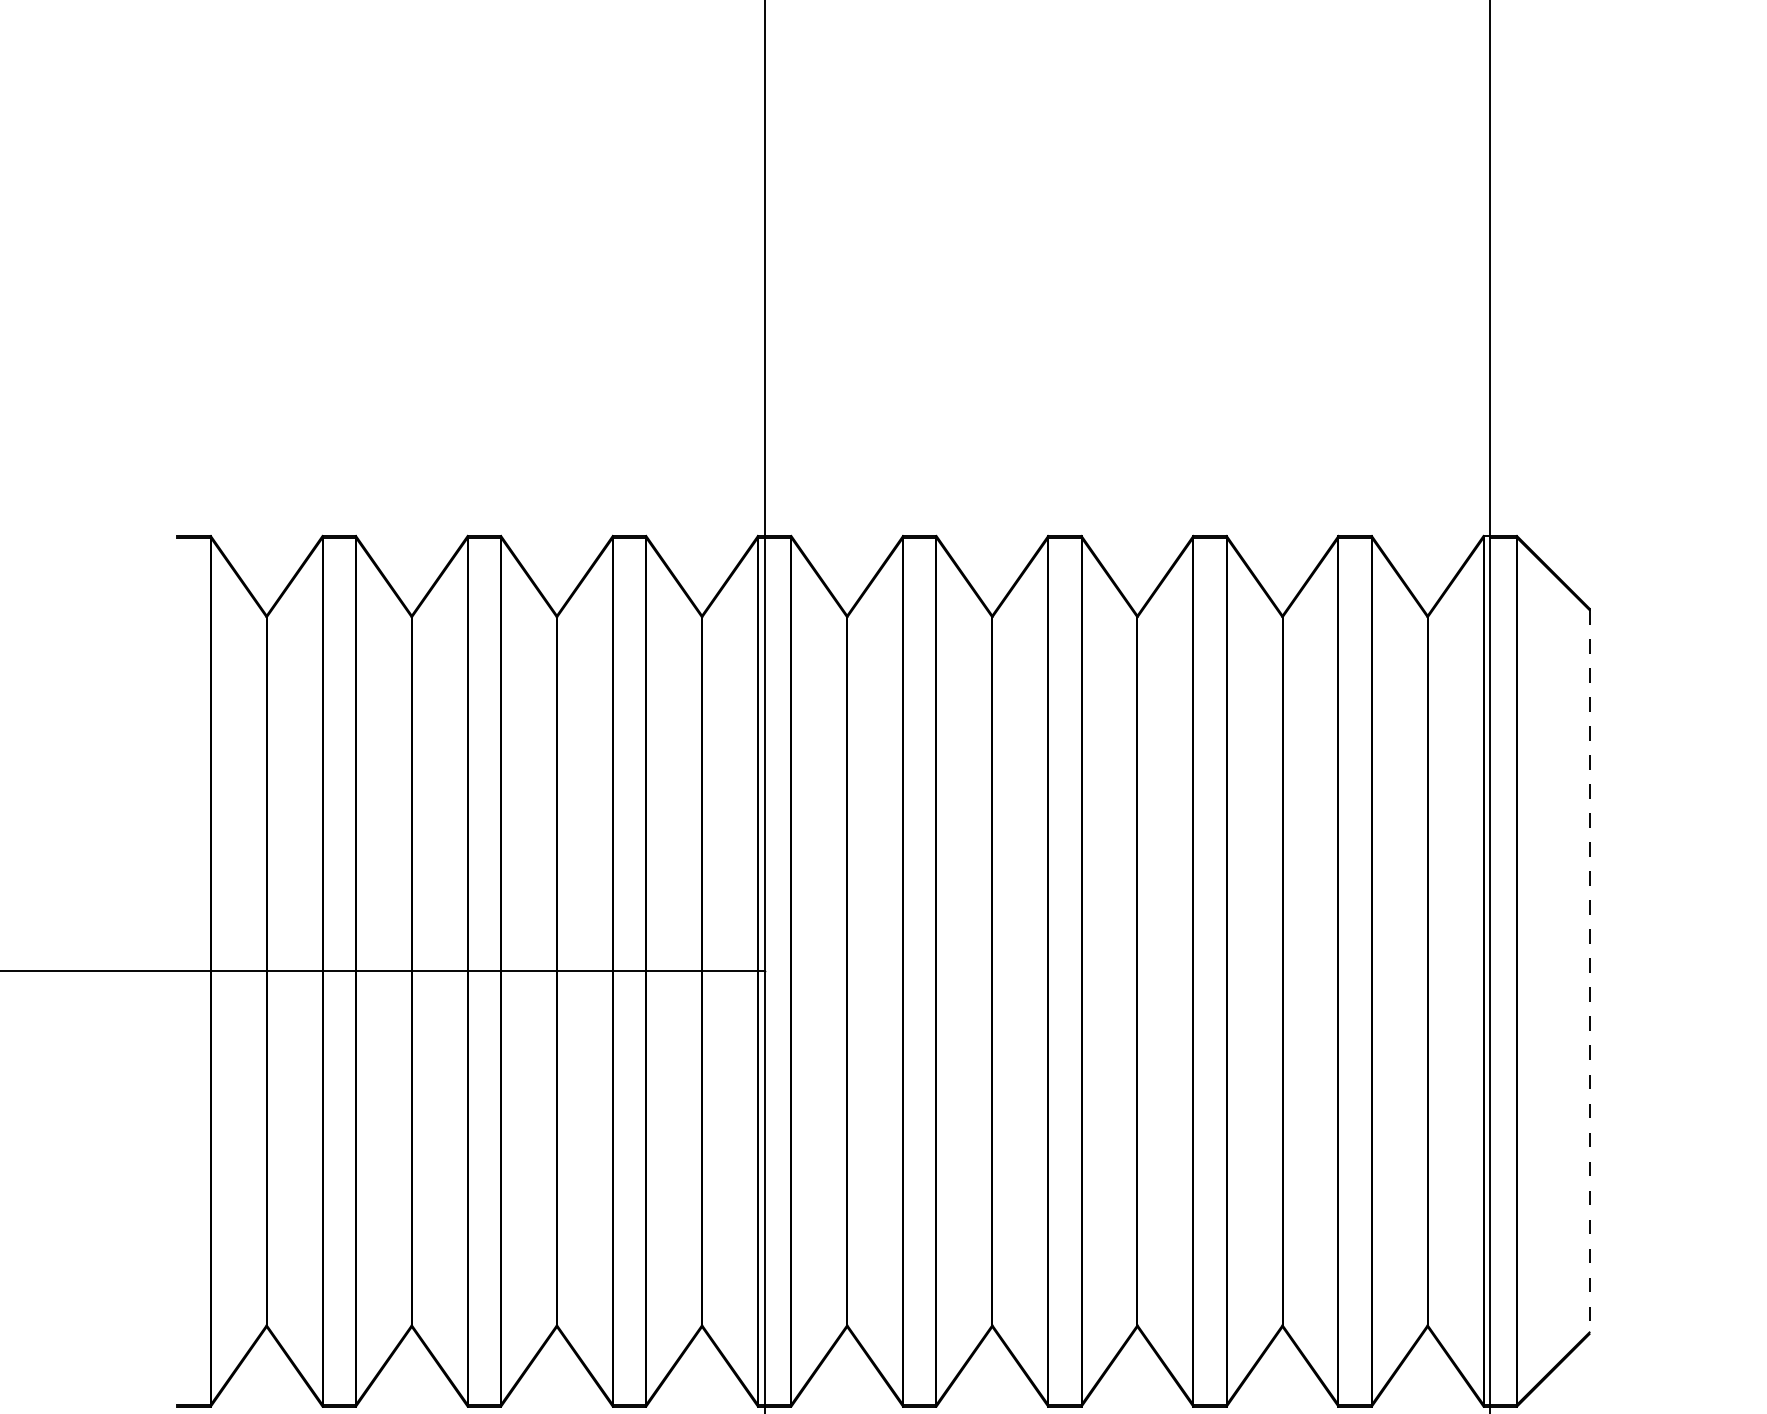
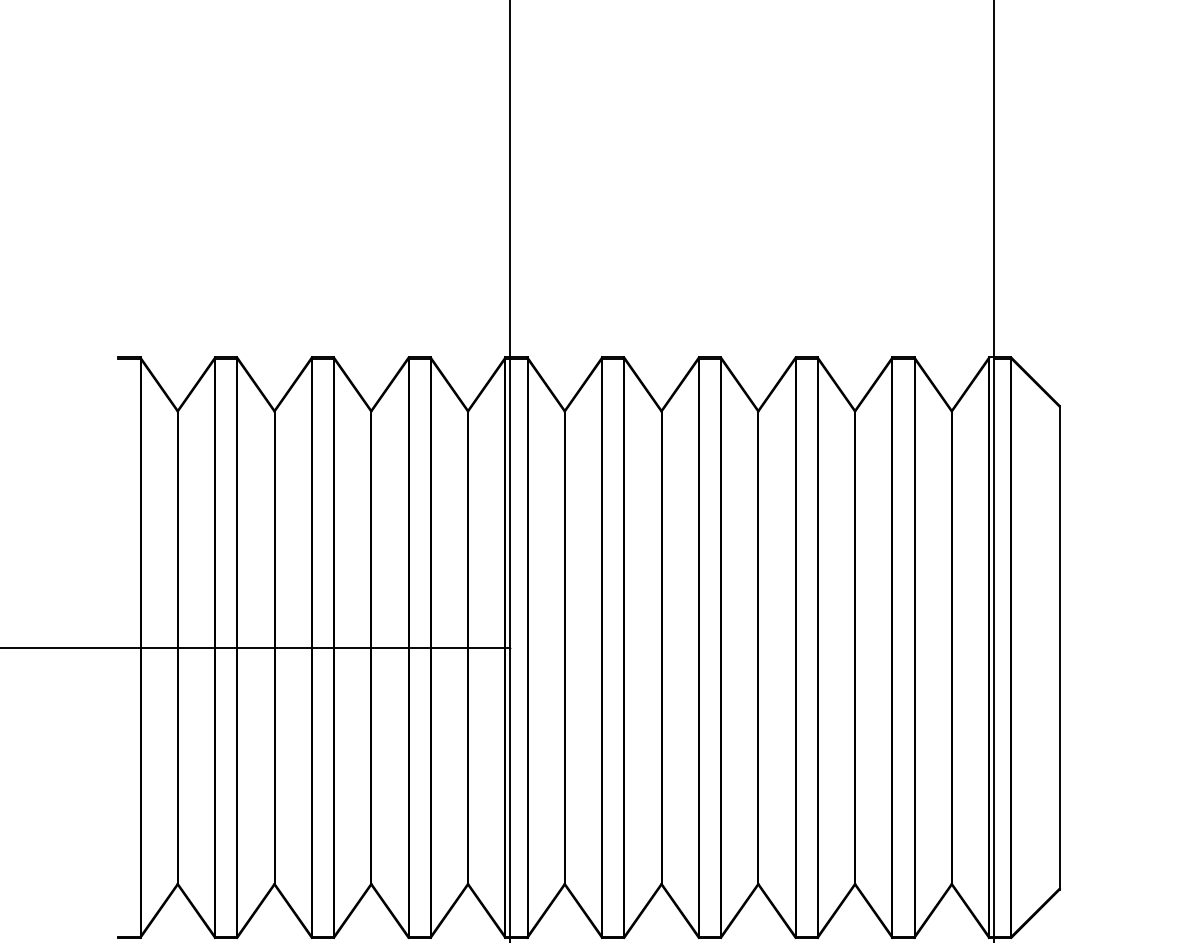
line: (1589, 972) -> (1059, 648), dashed -> solid

